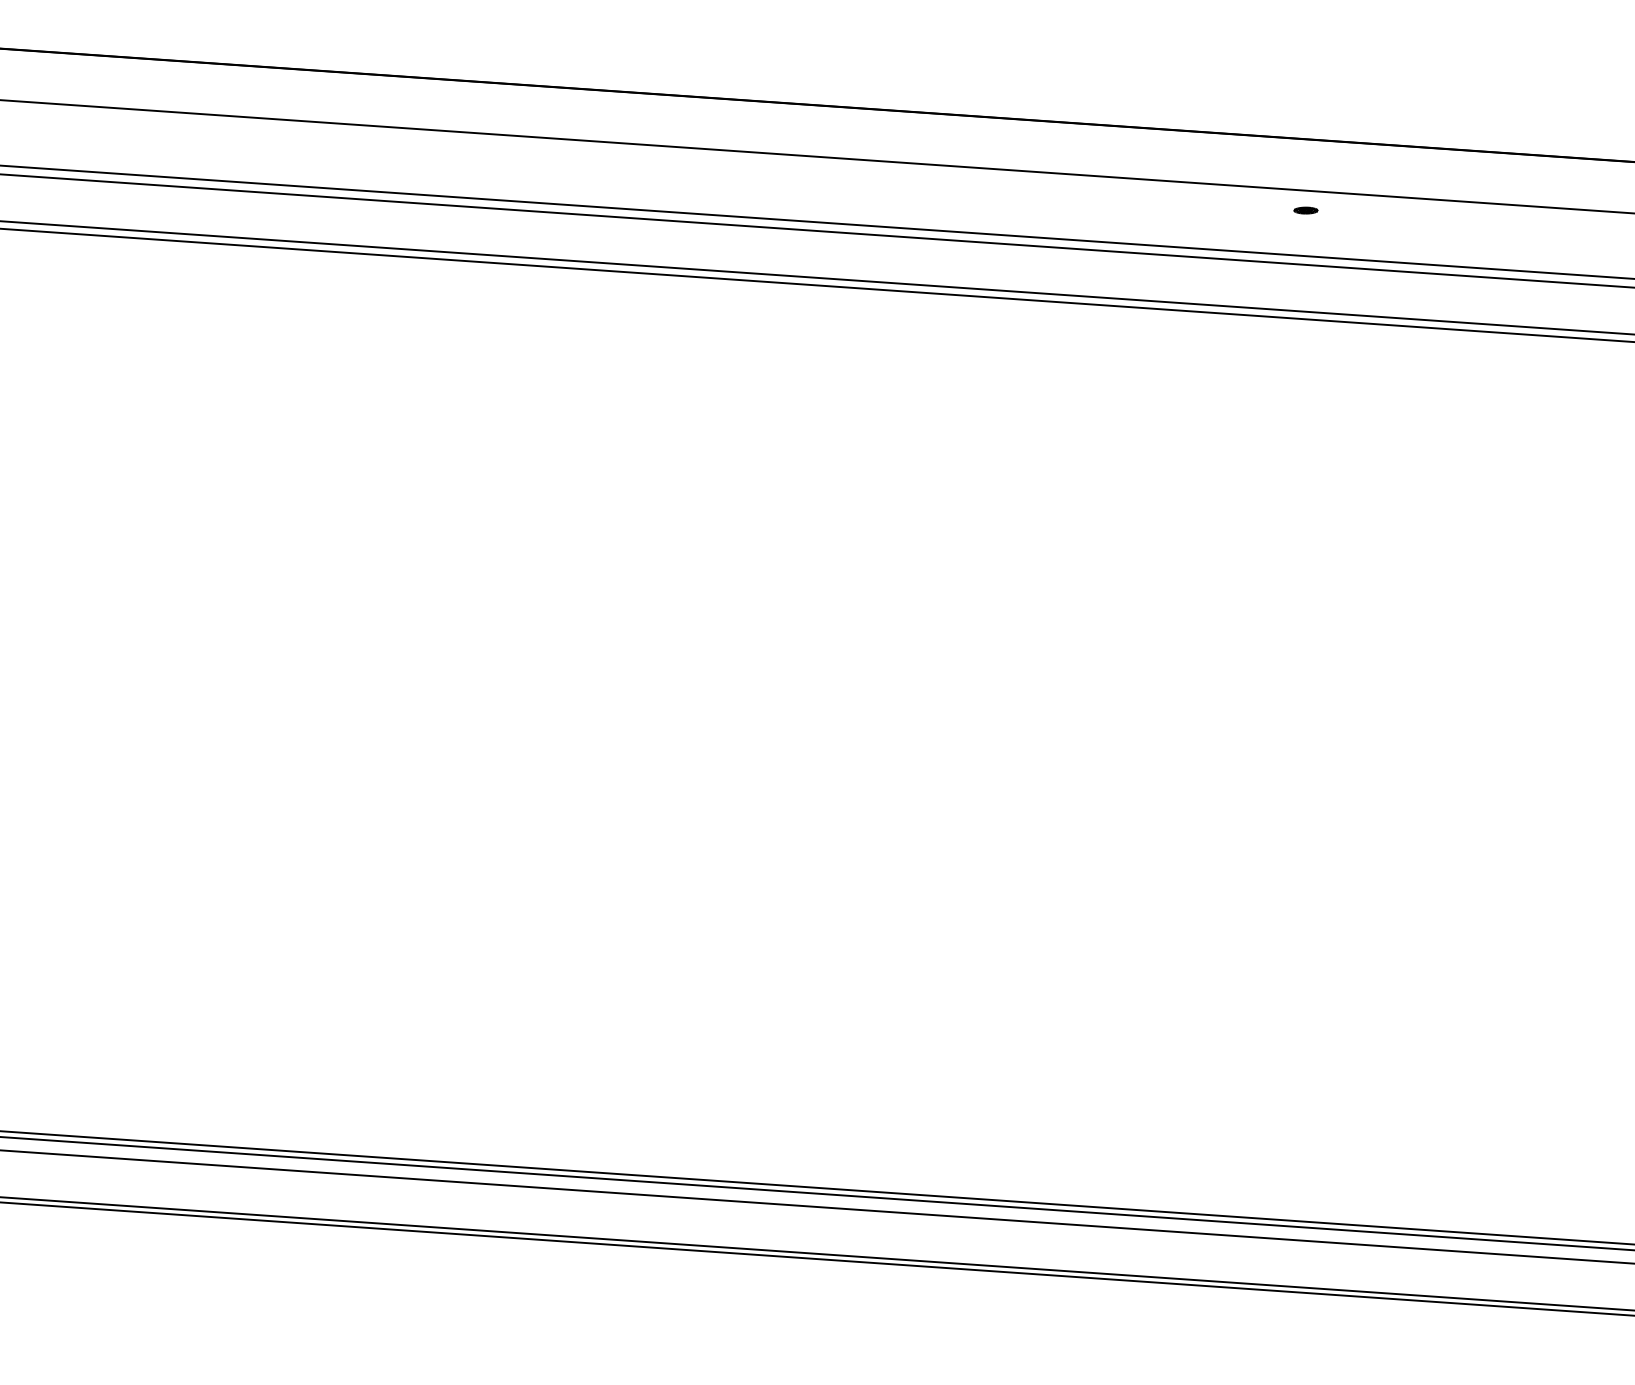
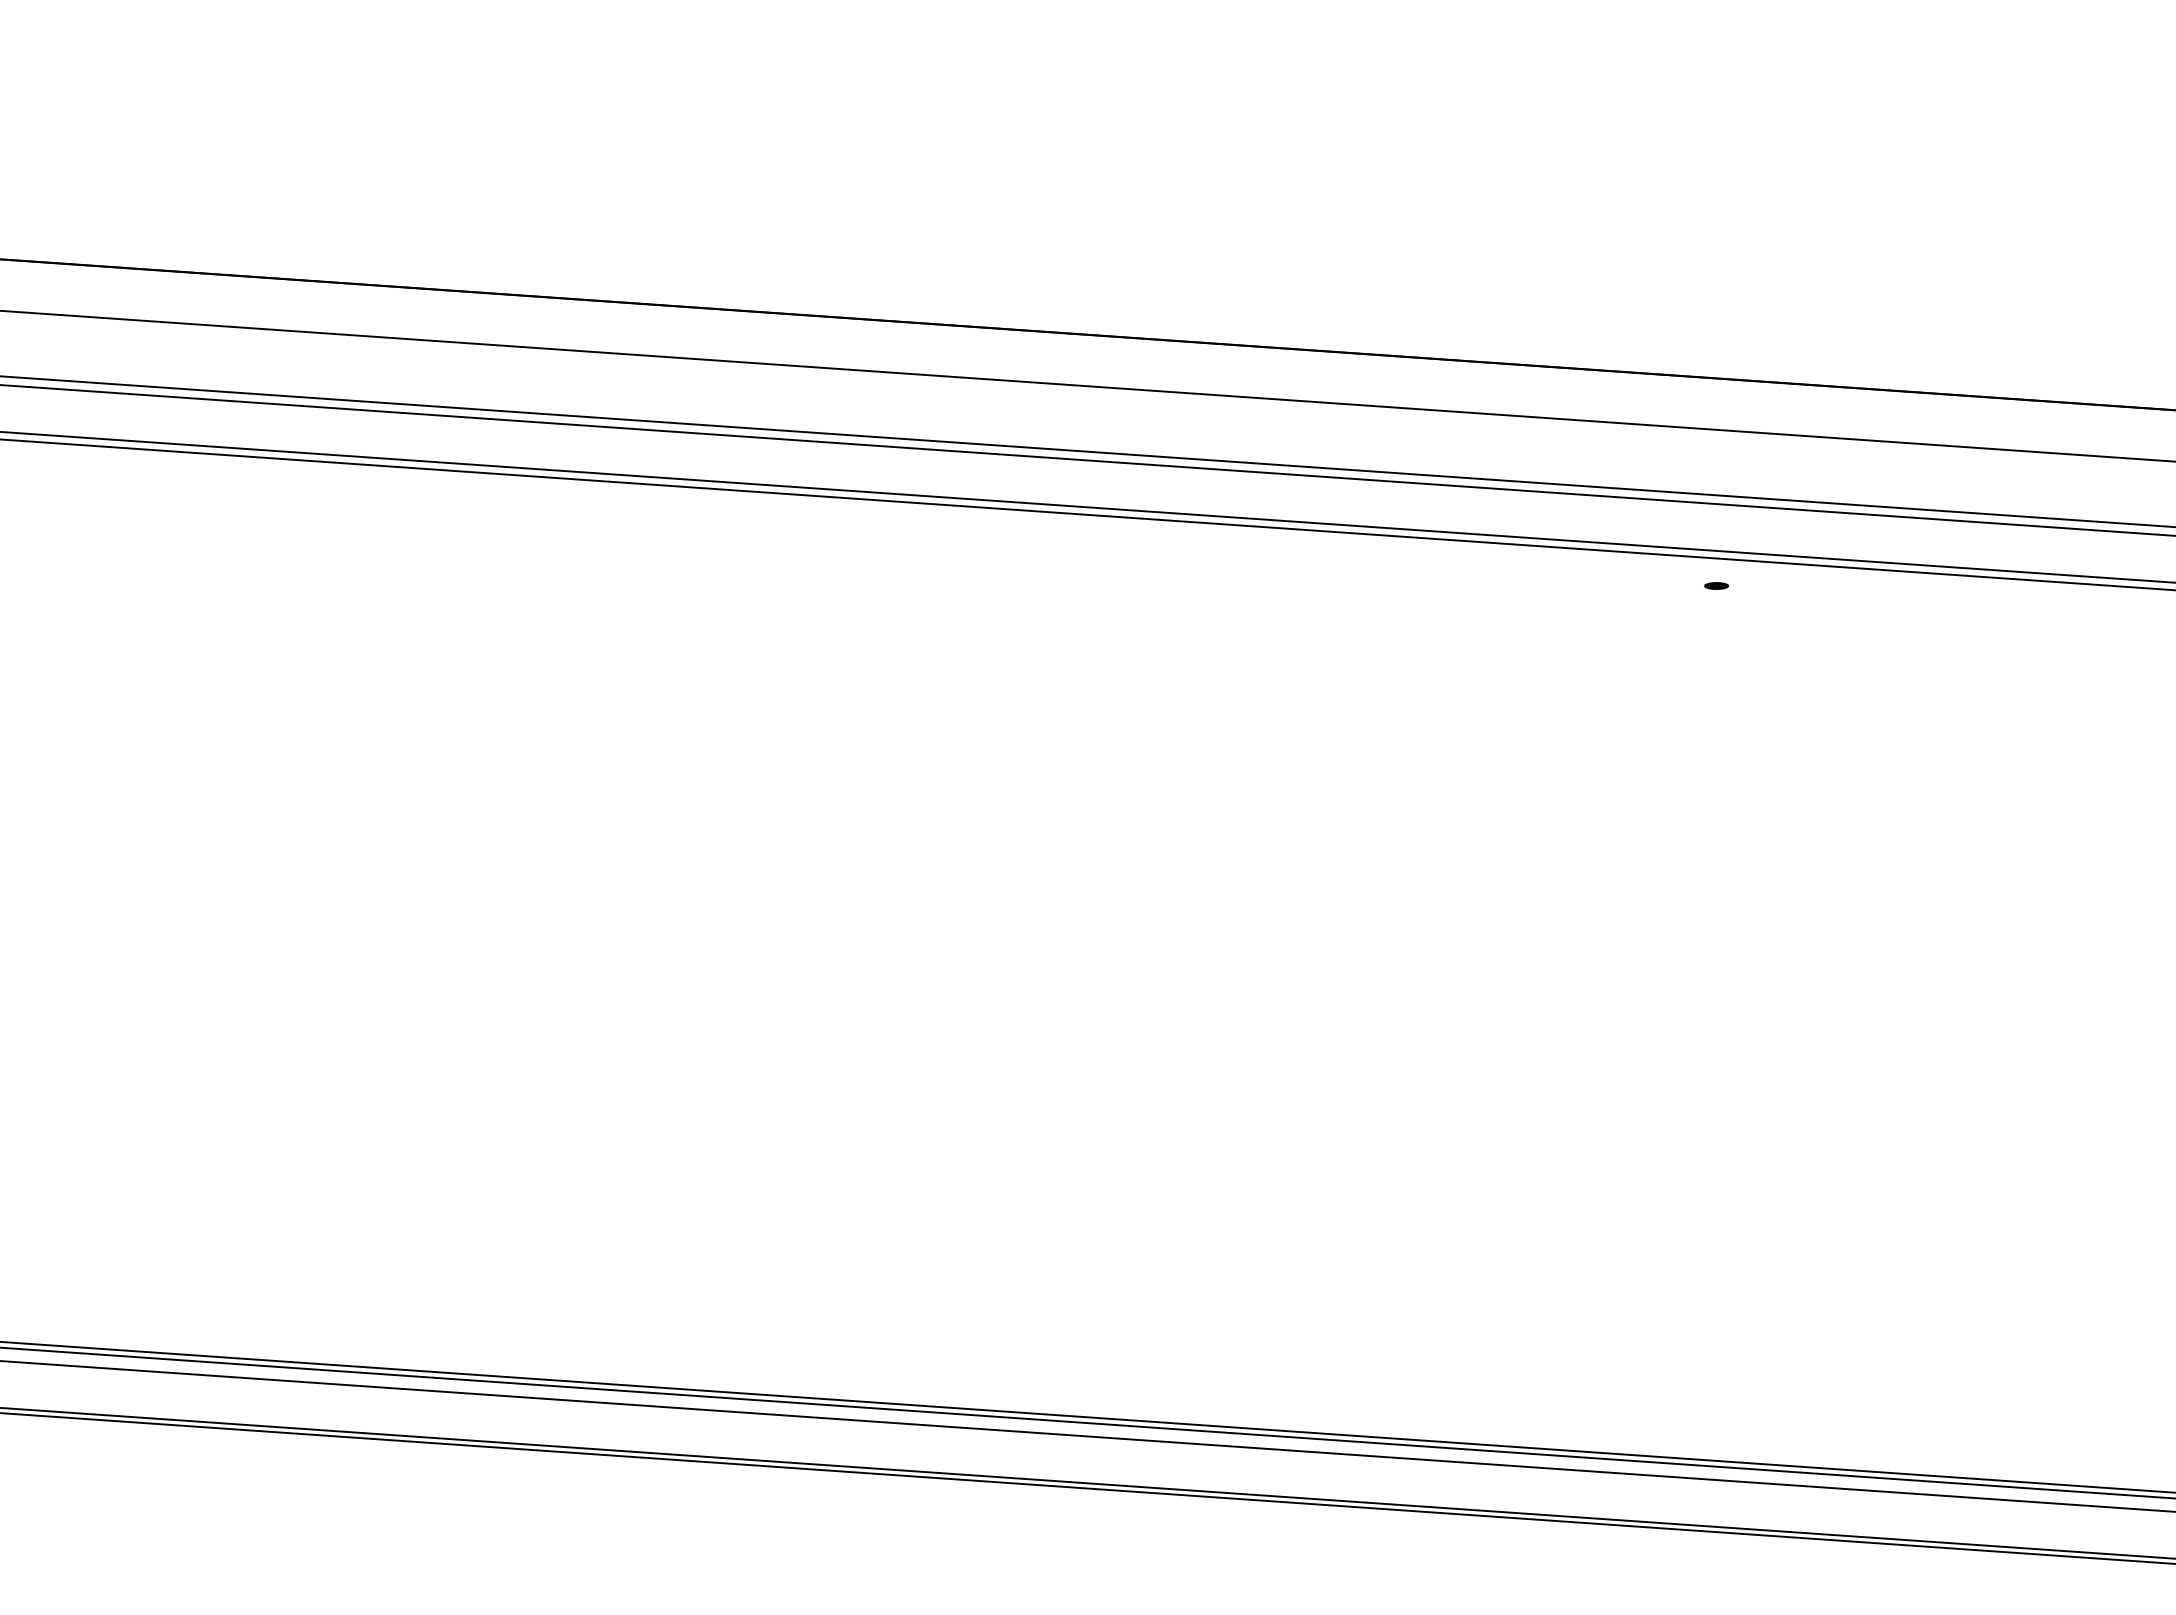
part: (1305, 210) -> (1716, 585), moved

